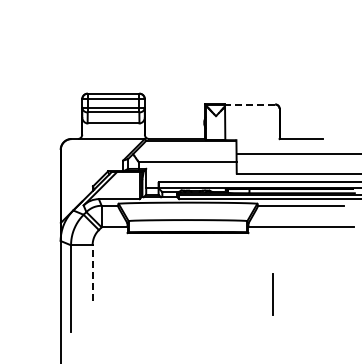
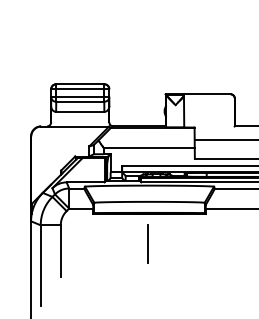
line: (249, 104) -> (206, 94), dashed -> solid
line: (92, 272) -> (60, 250), dashed -> solid
line: (272, 294) -> (147, 244), moved

